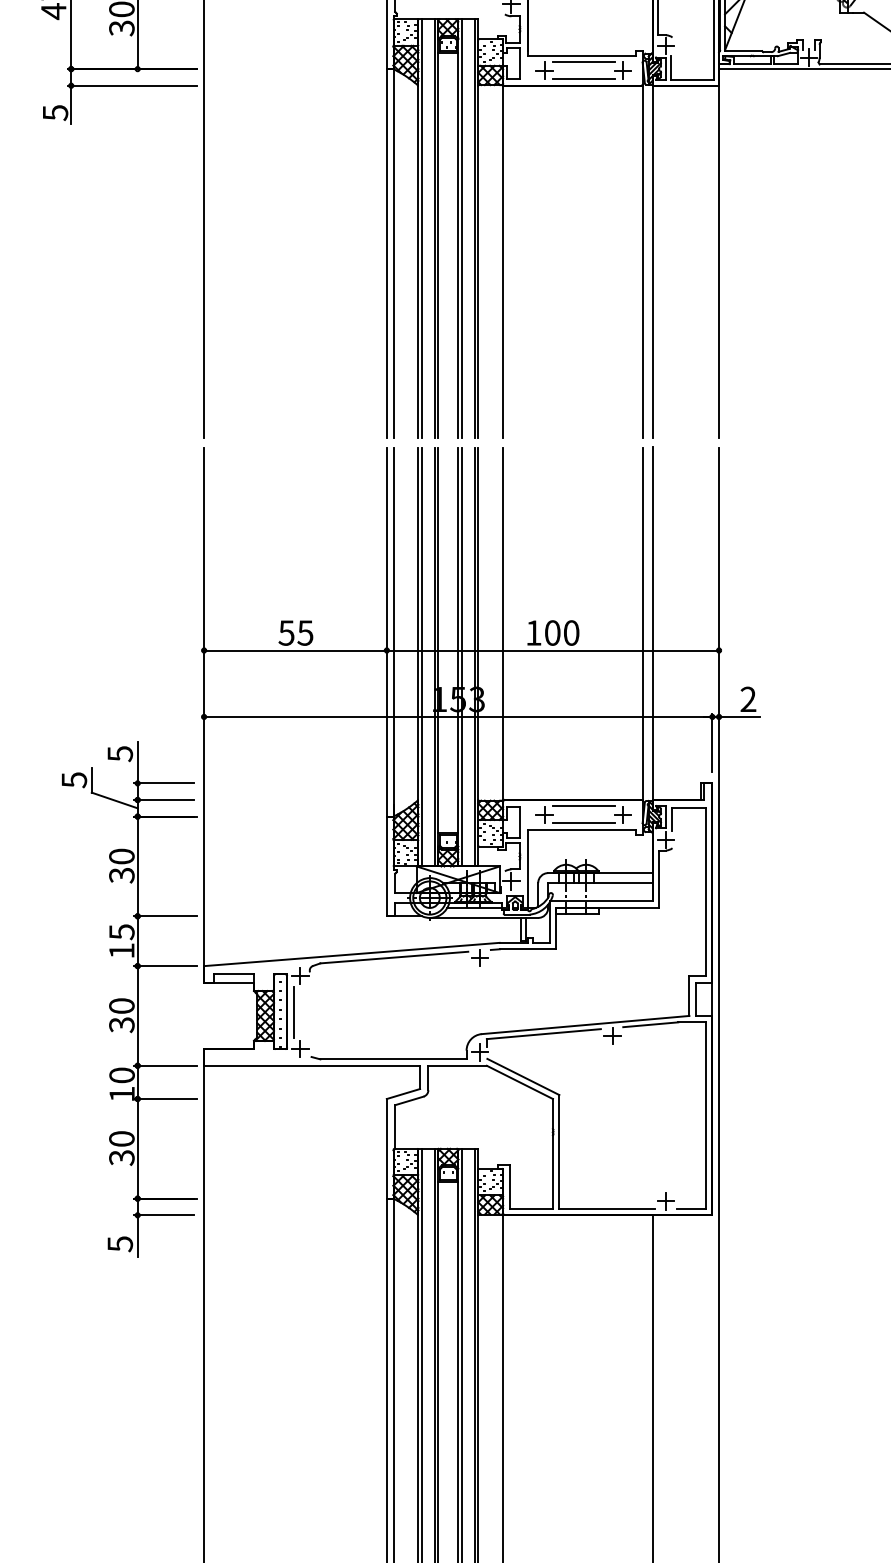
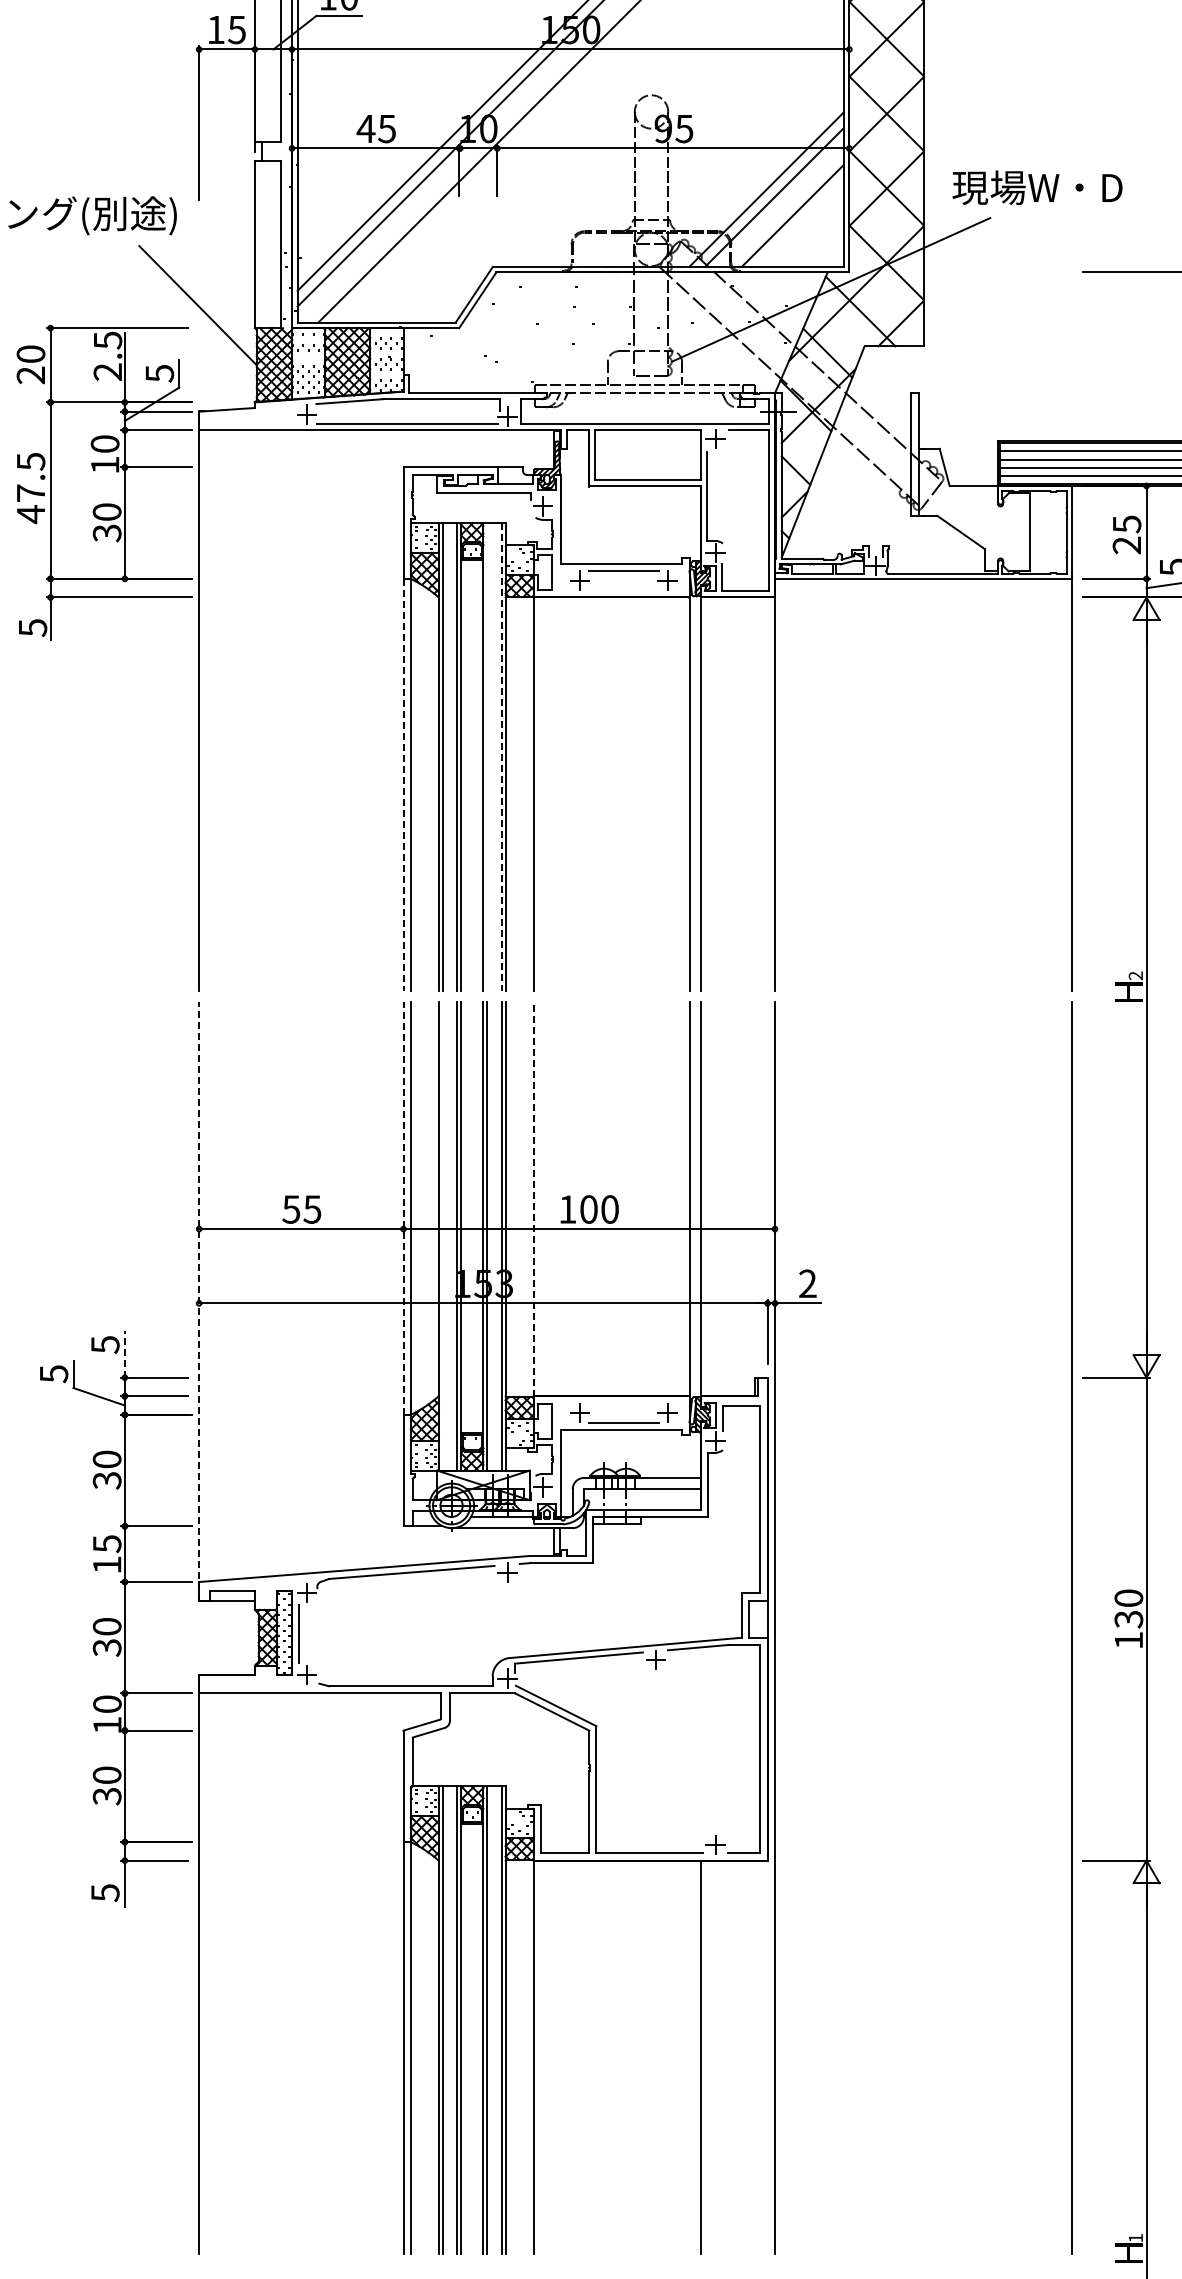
line: (583, 79) -> (623, 590), removed
line: (461, 228) -> (487, 757), removed
line: (474, 228) -> (501, 757), solid -> dashed
line: (386, 253) -> (403, 785), solid -> dashed
line: (503, 624) -> (533, 1199), solid -> dashed
line: (386, 632) -> (403, 1208), solid -> dashed
line: (421, 657) -> (442, 1236), removed
line: (204, 715) -> (199, 1301), solid -> dashed
line: (137, 762) -> (124, 1354), solid -> dashed
line: (583, 806) -> (623, 1403), removed

